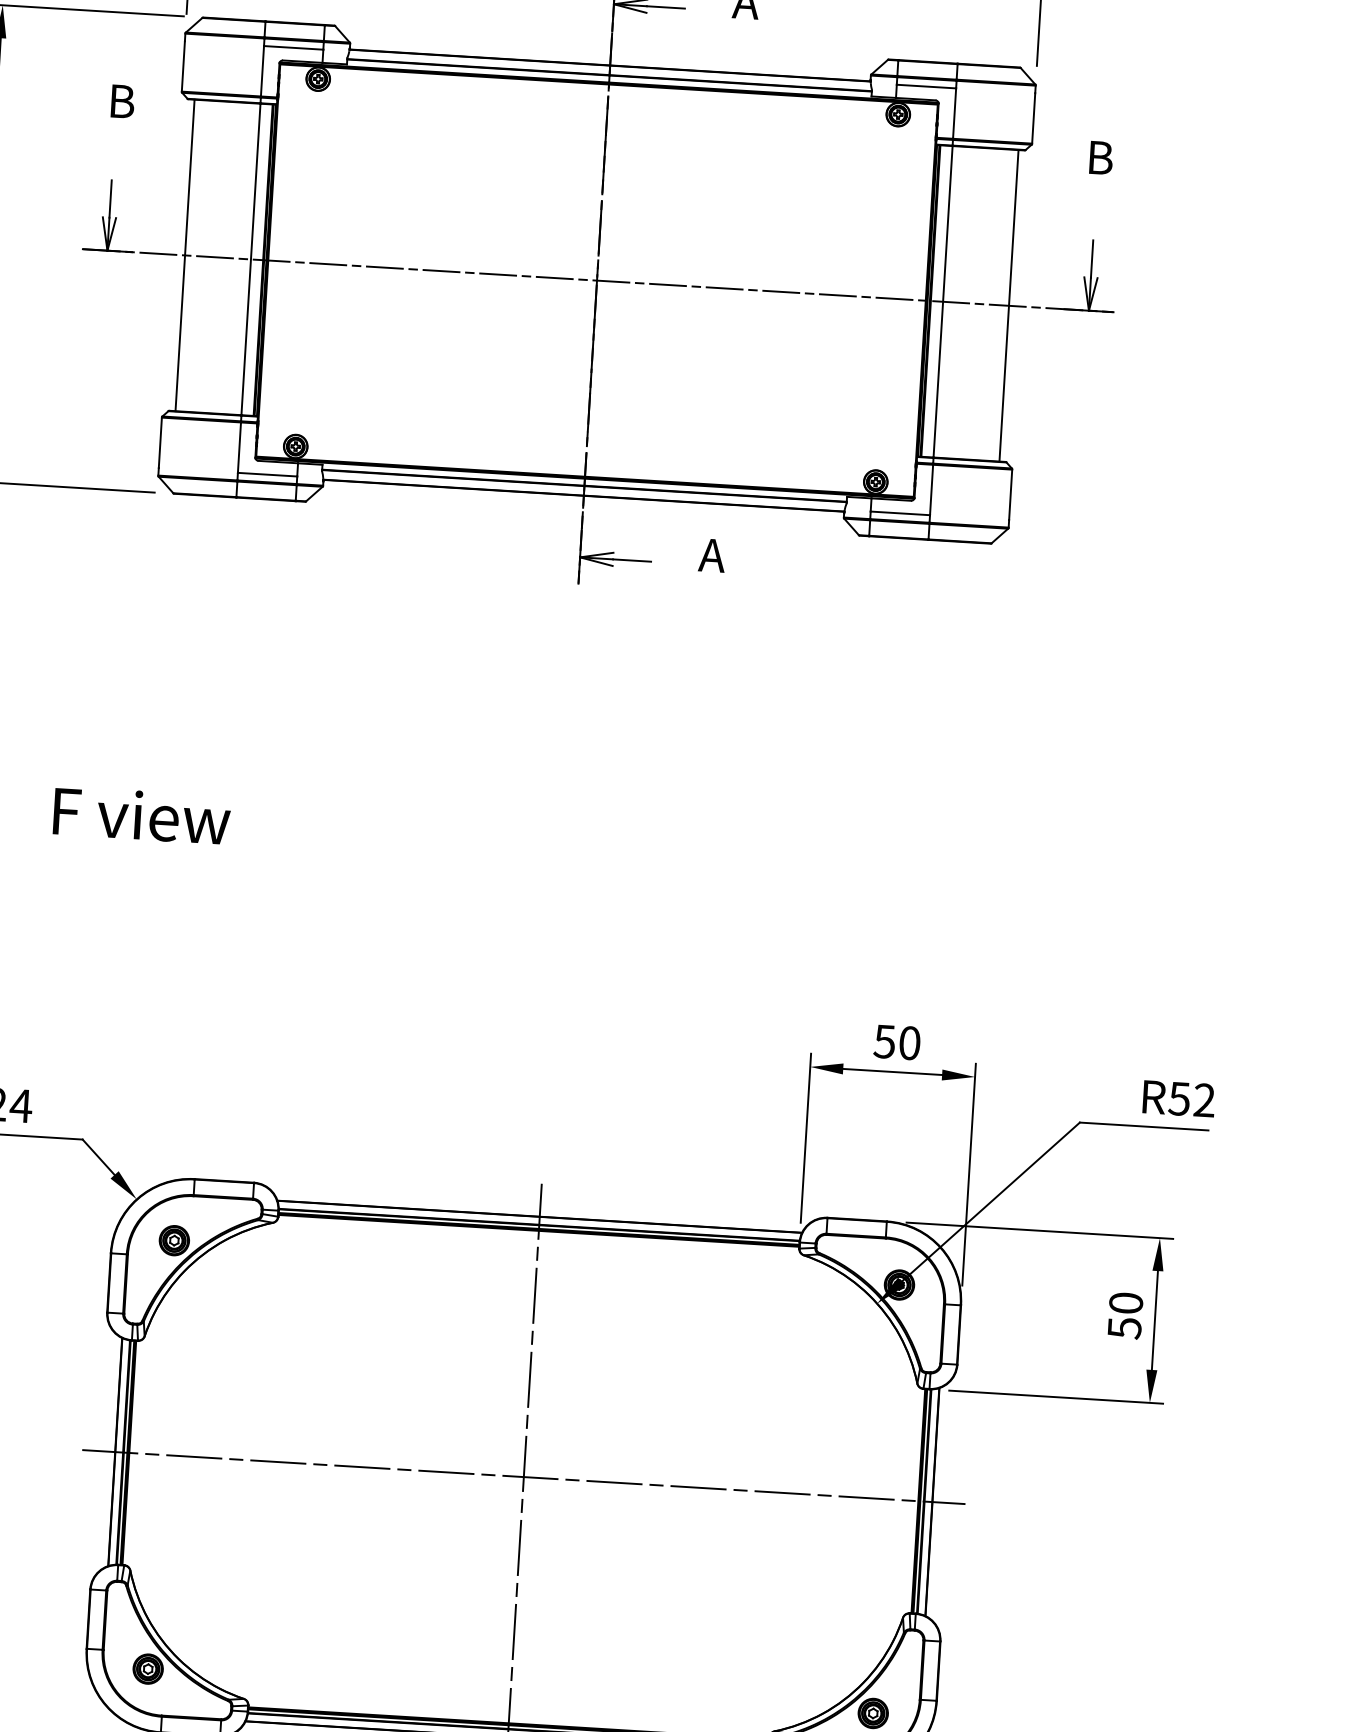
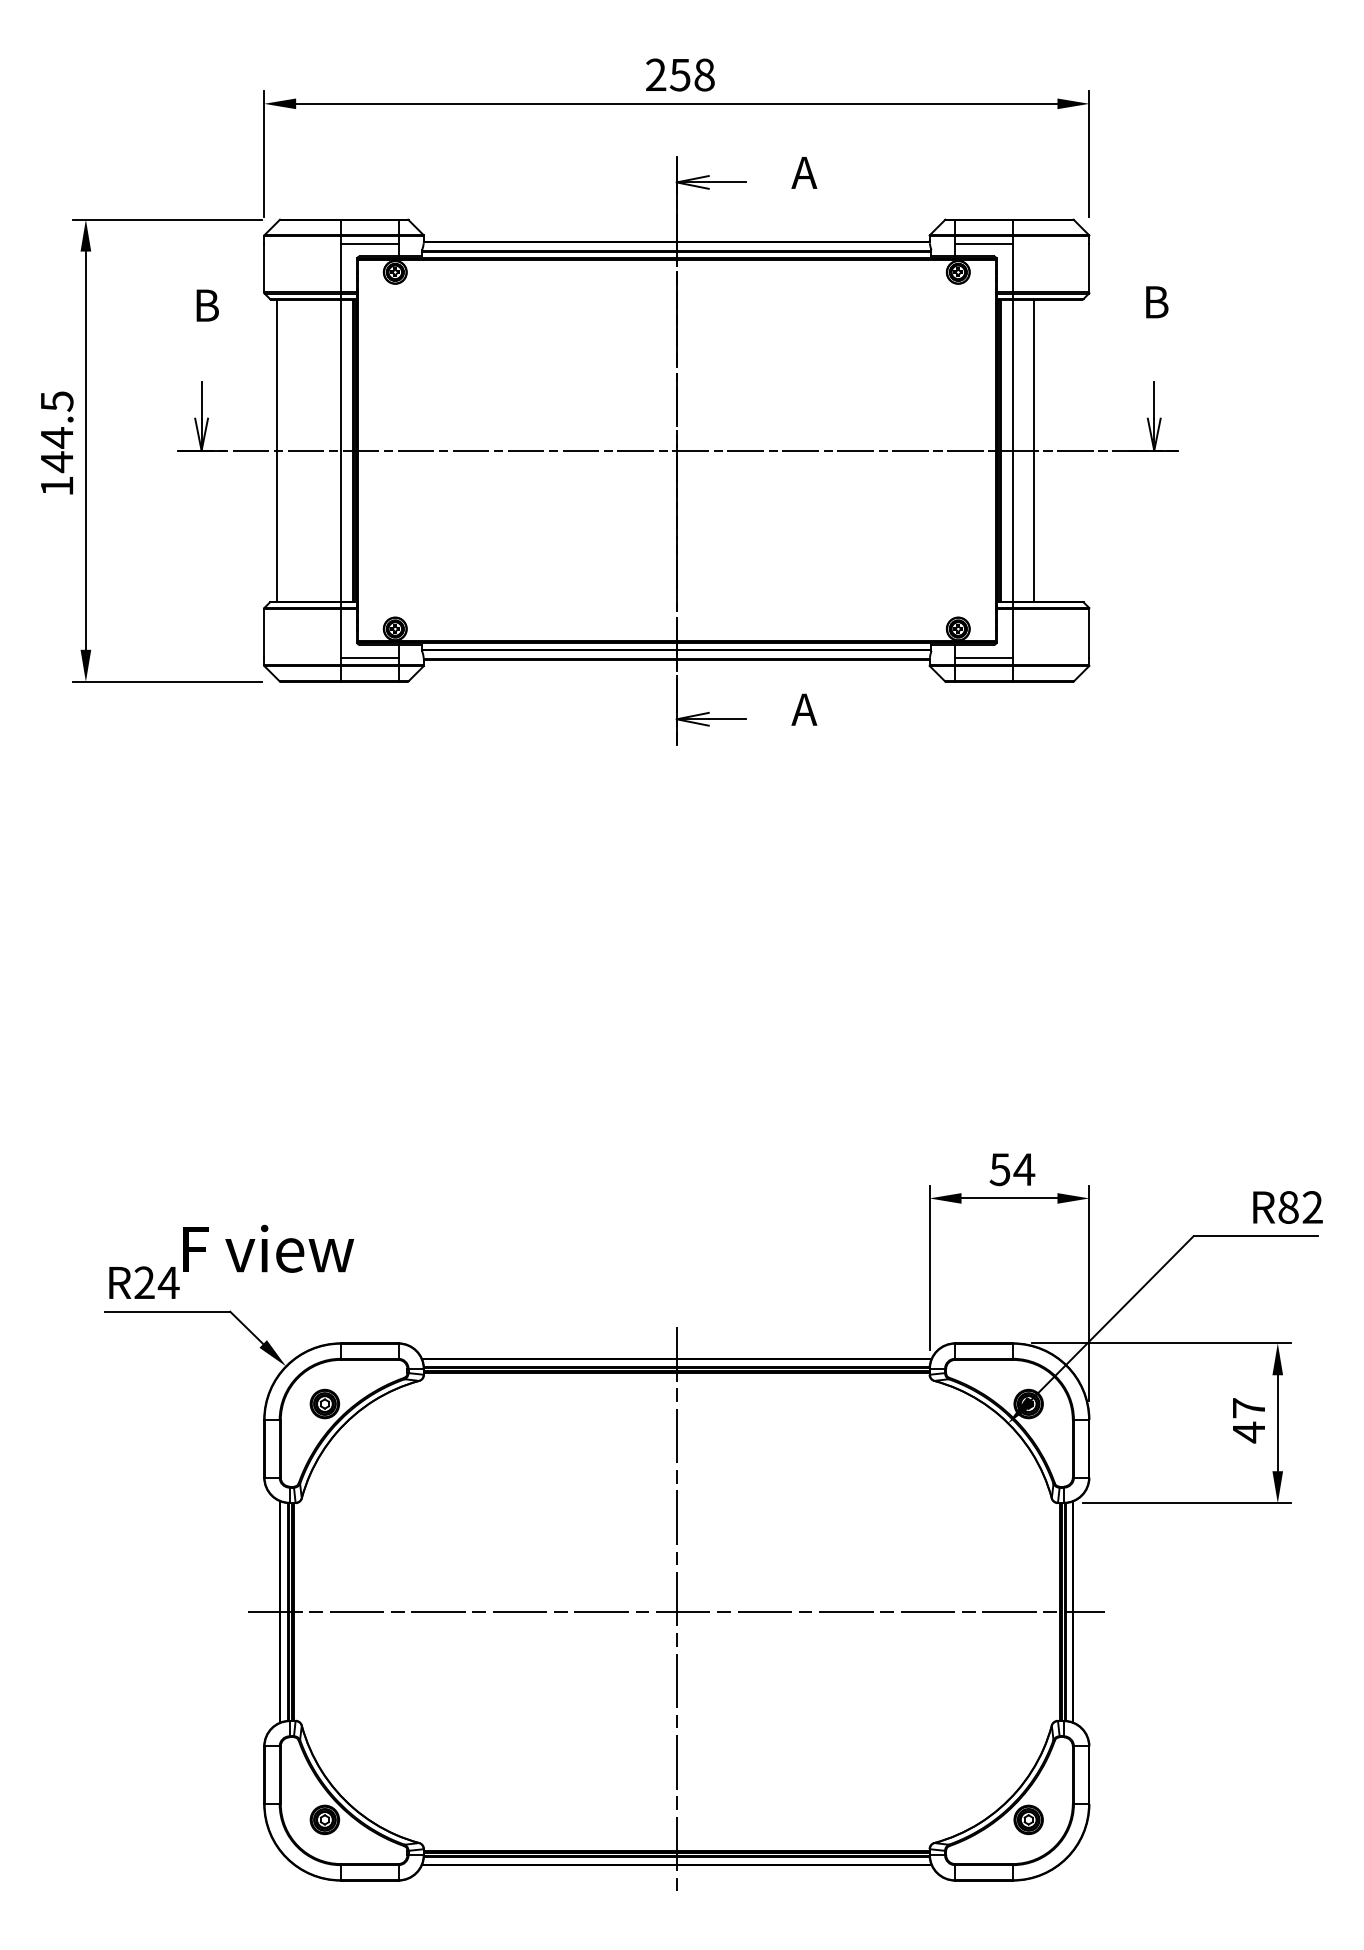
line: (1008, 305) -> (1033, 450), moved
text: (142, 815) -> (268, 1248), moved
text: (909, 1043) -> (1024, 1169), 50 -> 54
text: (1179, 1098) -> (1288, 1207), R52 -> R82
text: (1124, 1315) -> (1248, 1420), 50 -> 47

